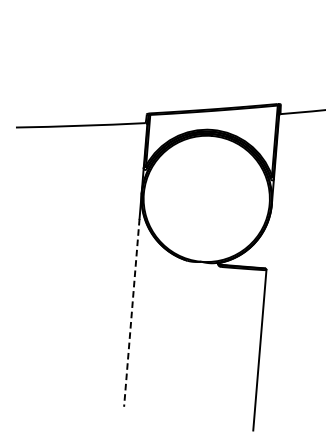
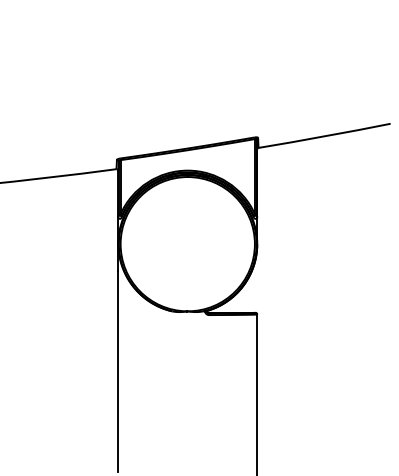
line: (131, 313) -> (118, 372), dashed -> solid

